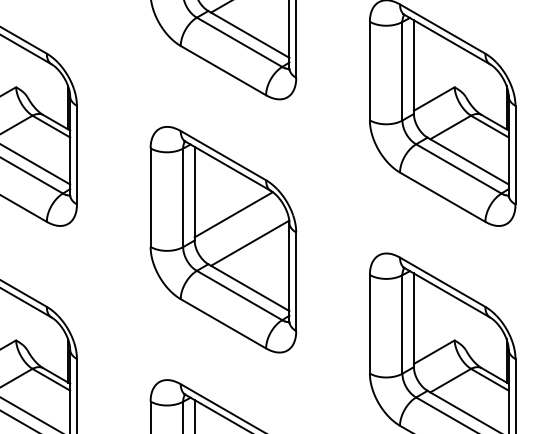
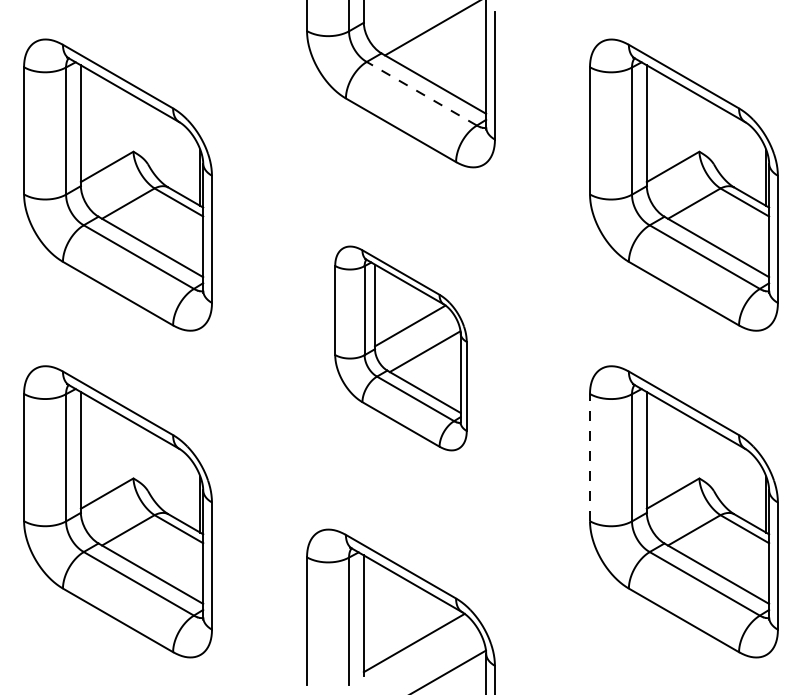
line: (239, 42) -> (421, 93), solid -> dashed
part: (223, 239) -> (400, 348), size x0.7
line: (369, 324) -> (589, 457), solid -> dashed

